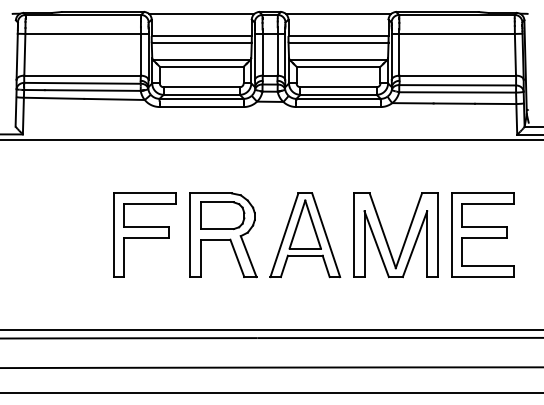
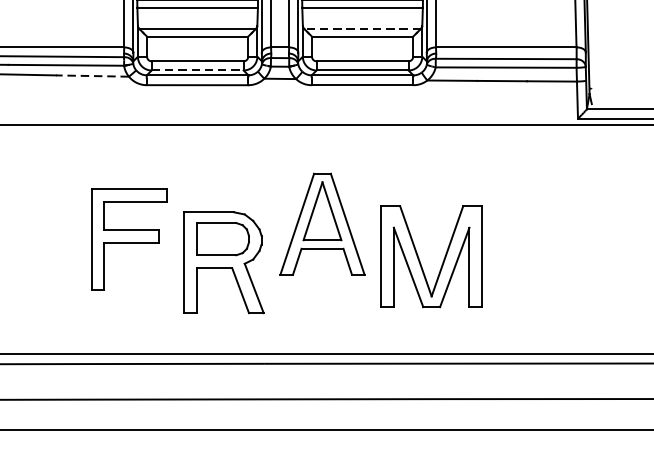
line: (338, 60) -> (362, 29), solid -> dashed
line: (202, 94) -> (198, 70), solid -> dashed
line: (114, 99) -> (92, 76), solid -> dashed
part: (482, 234) -> (536, 238), removed
part: (223, 235) -> (223, 263), moved
part: (305, 235) -> (322, 224), moved
part: (386, 237) -> (420, 259), moved

